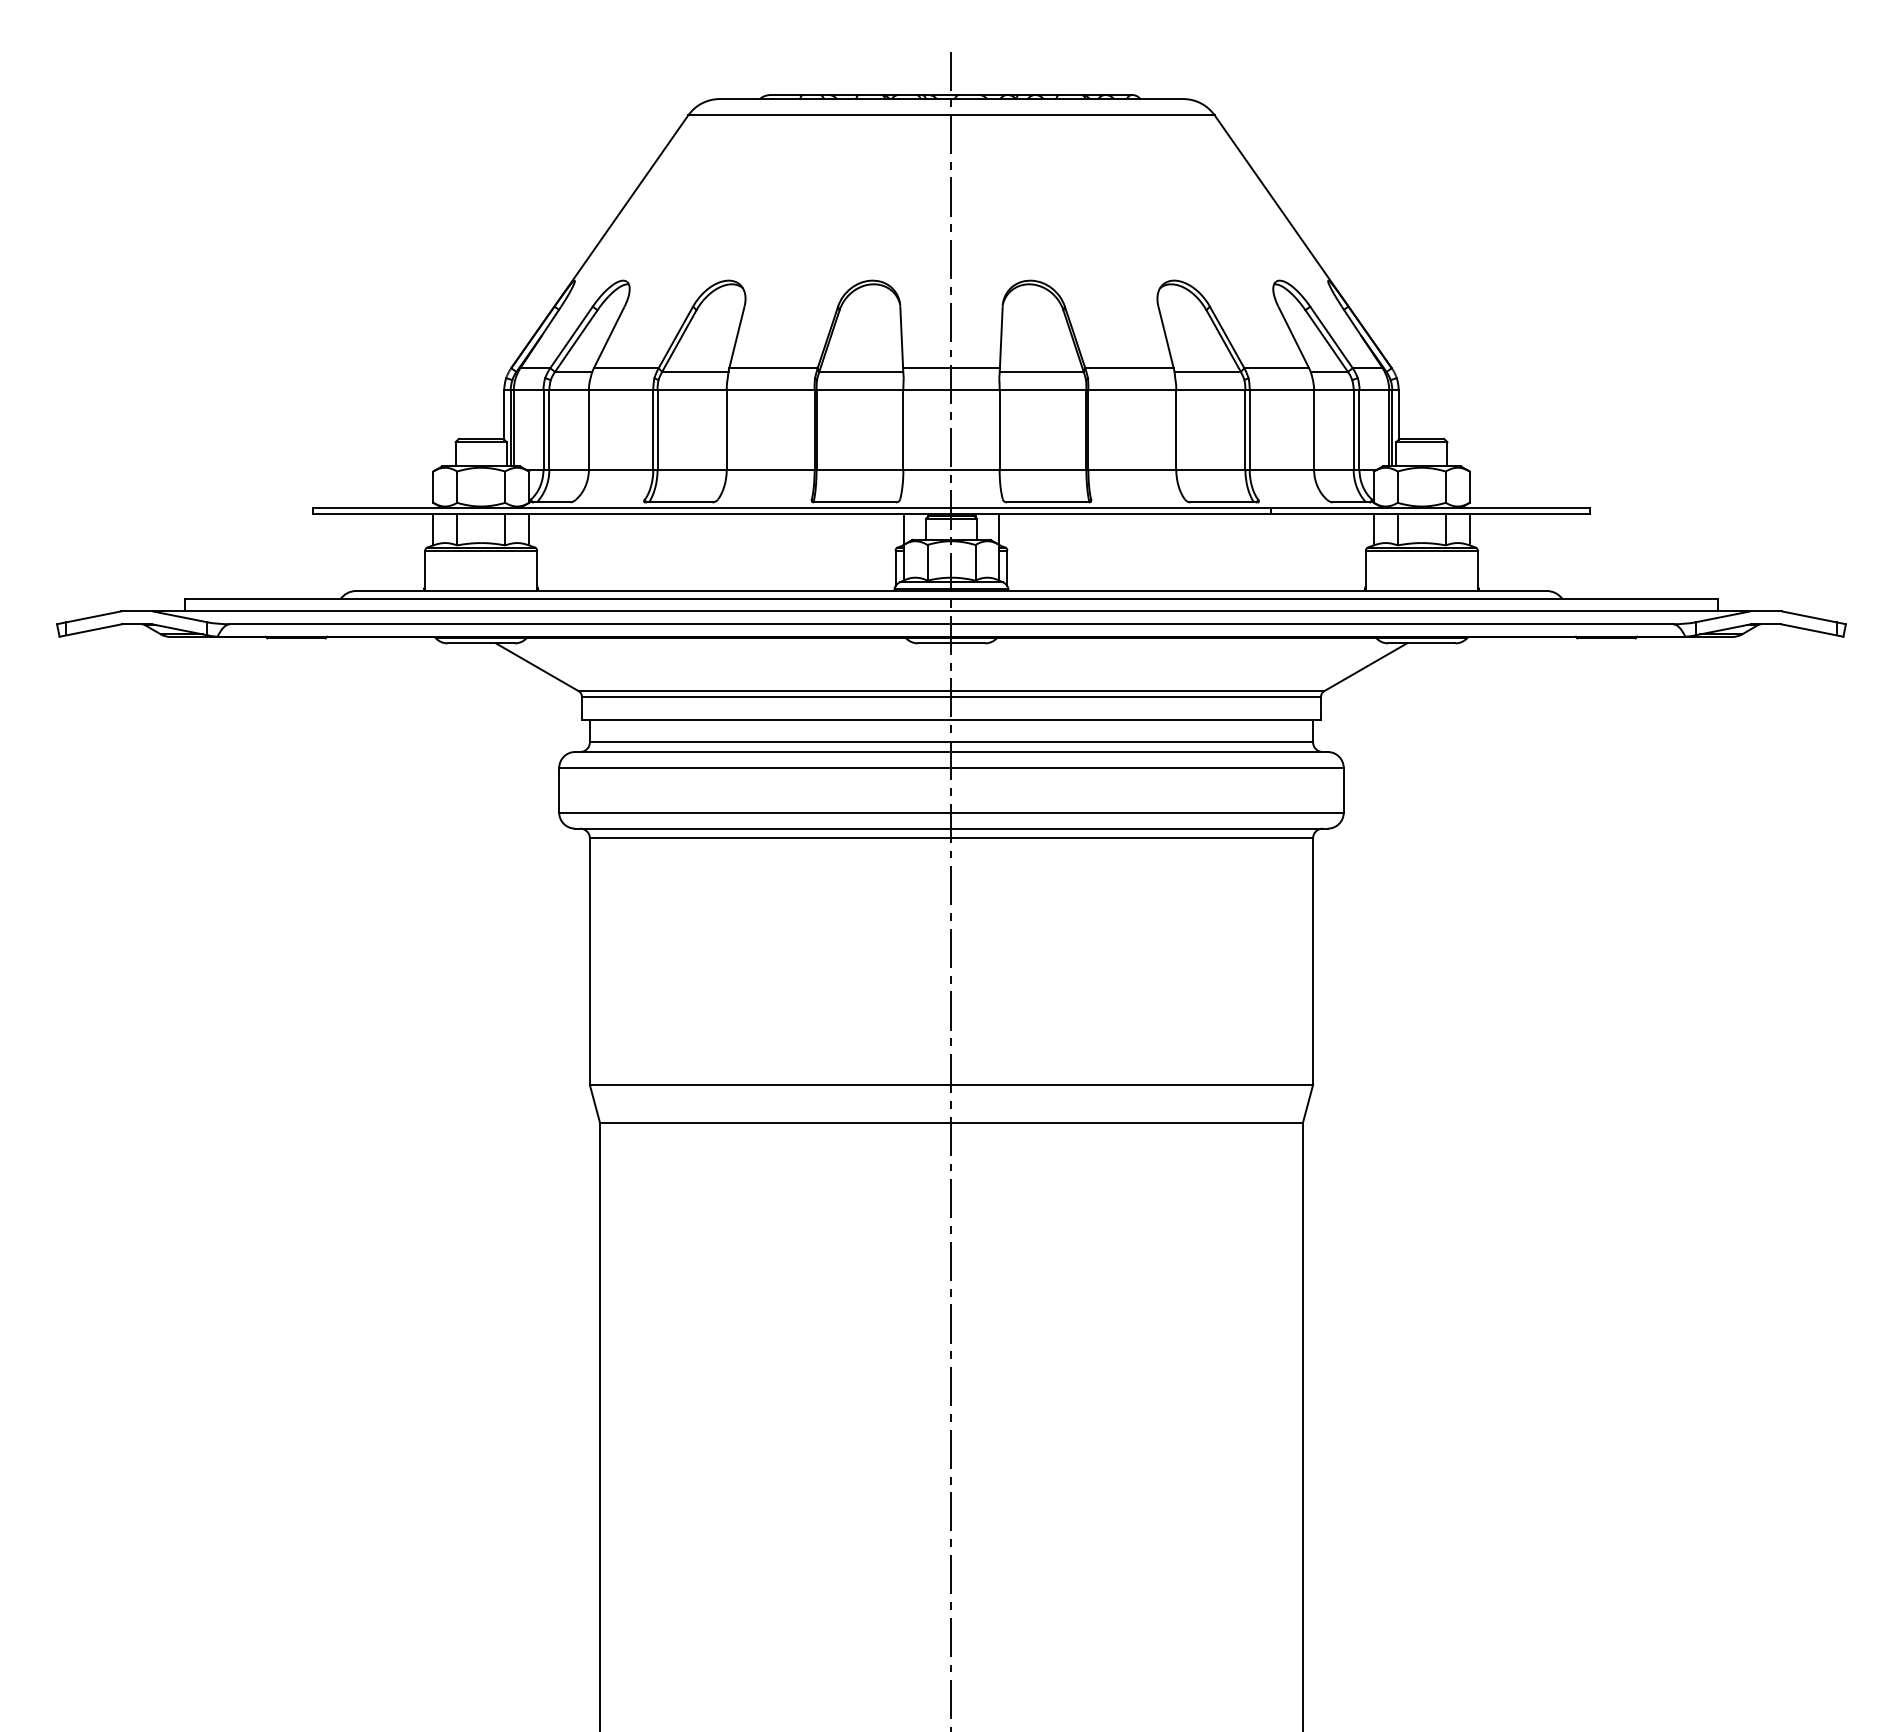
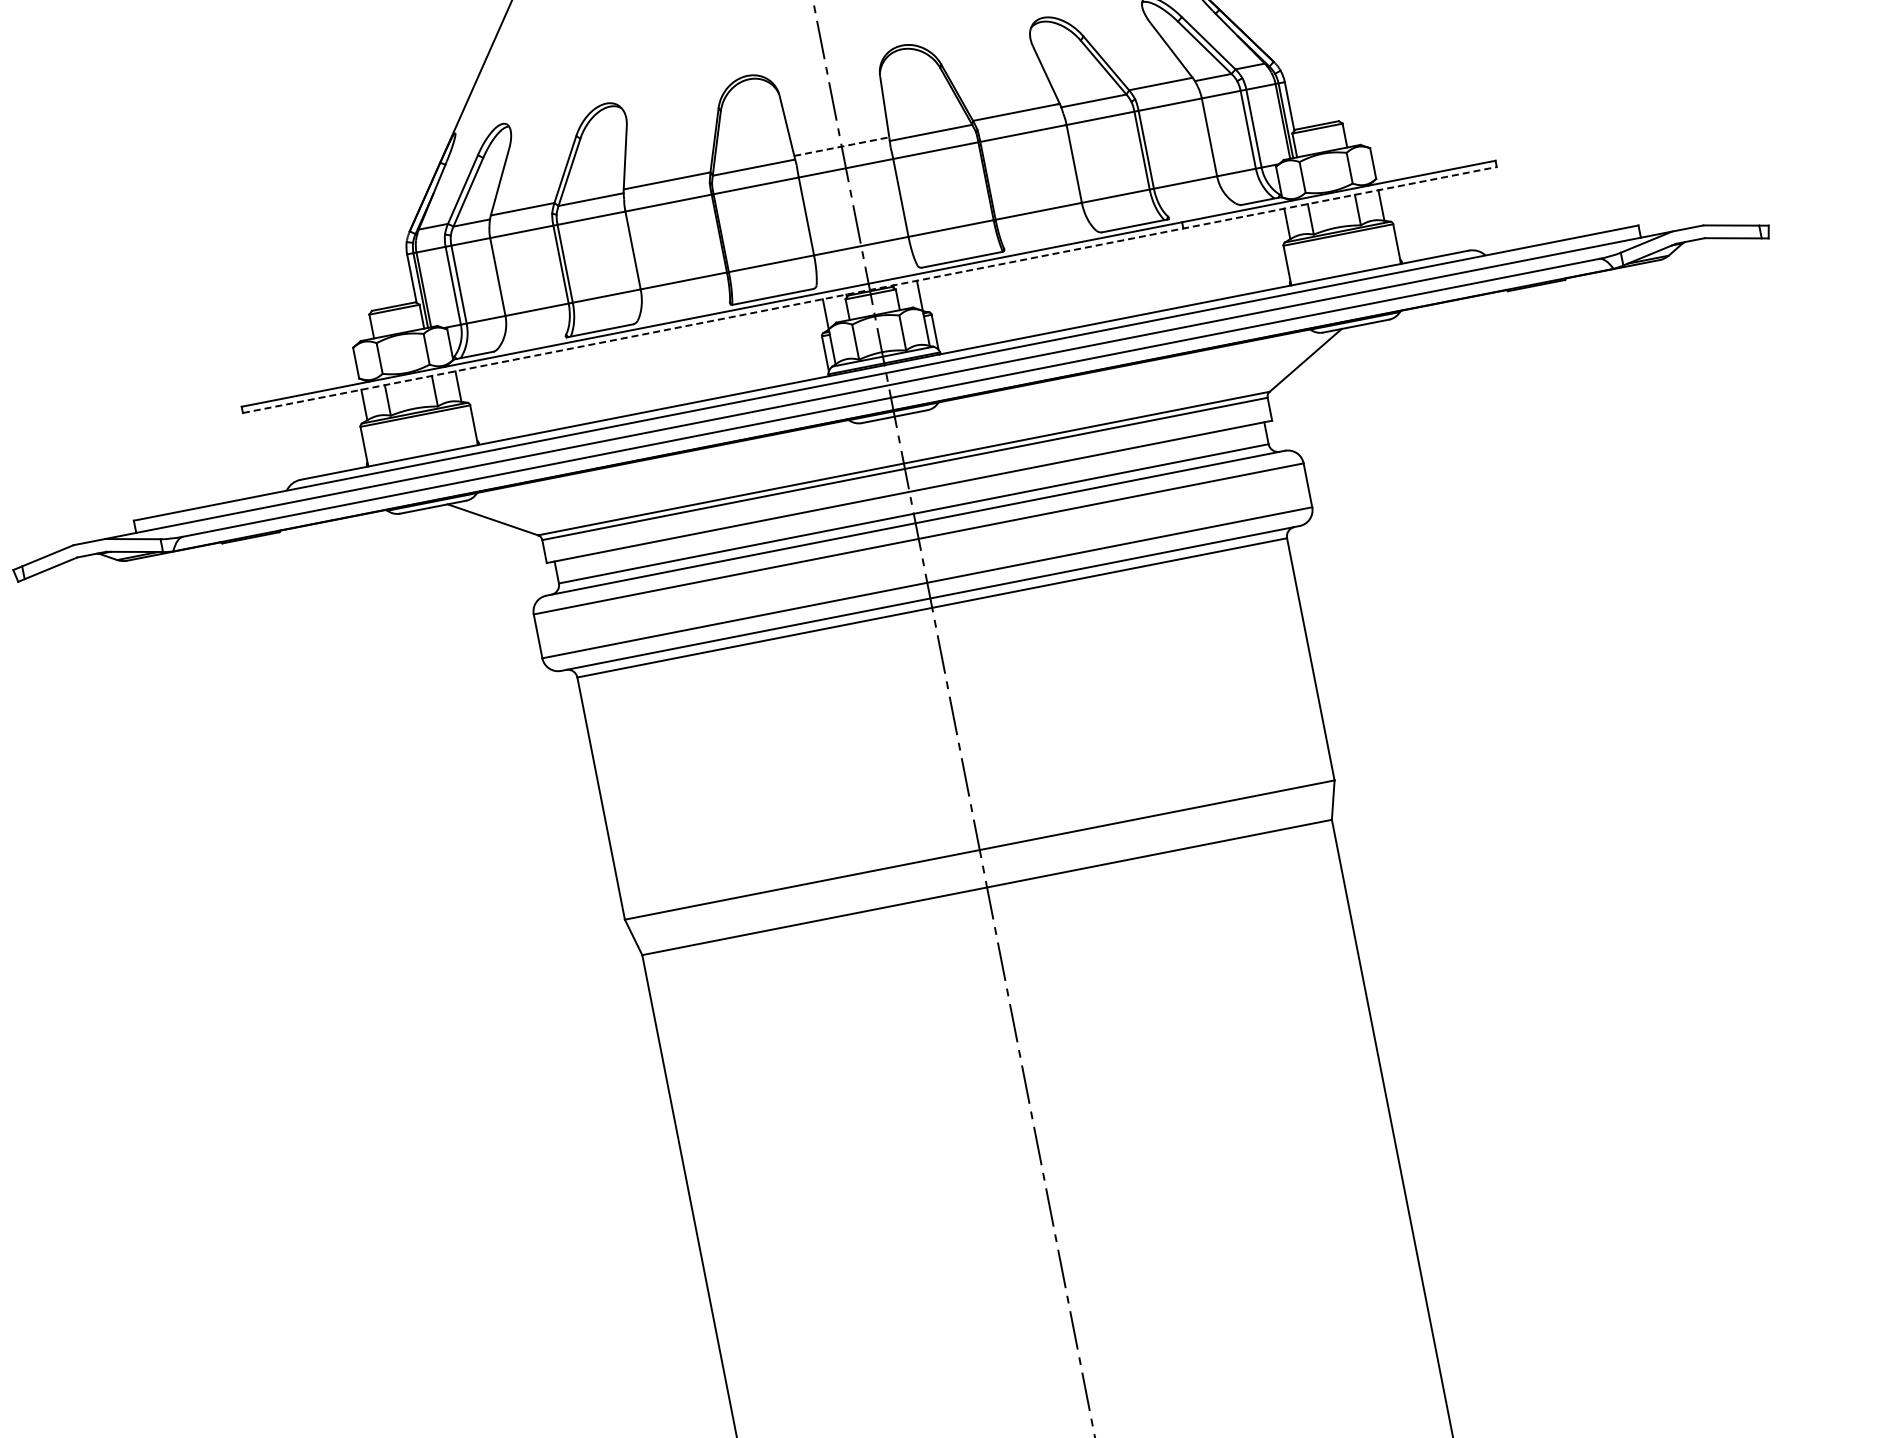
line: (952, 368) -> (842, 146), solid -> dashed
line: (951, 514) -> (869, 290), solid -> dashed

